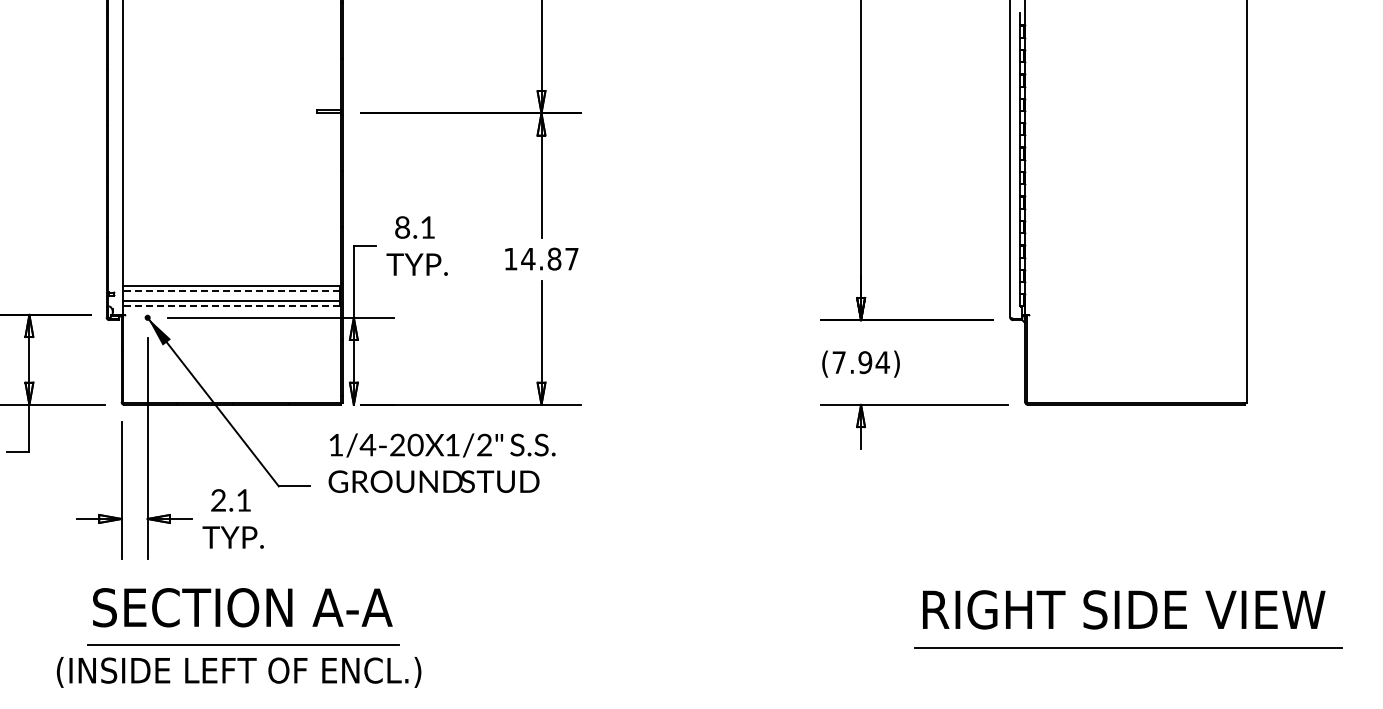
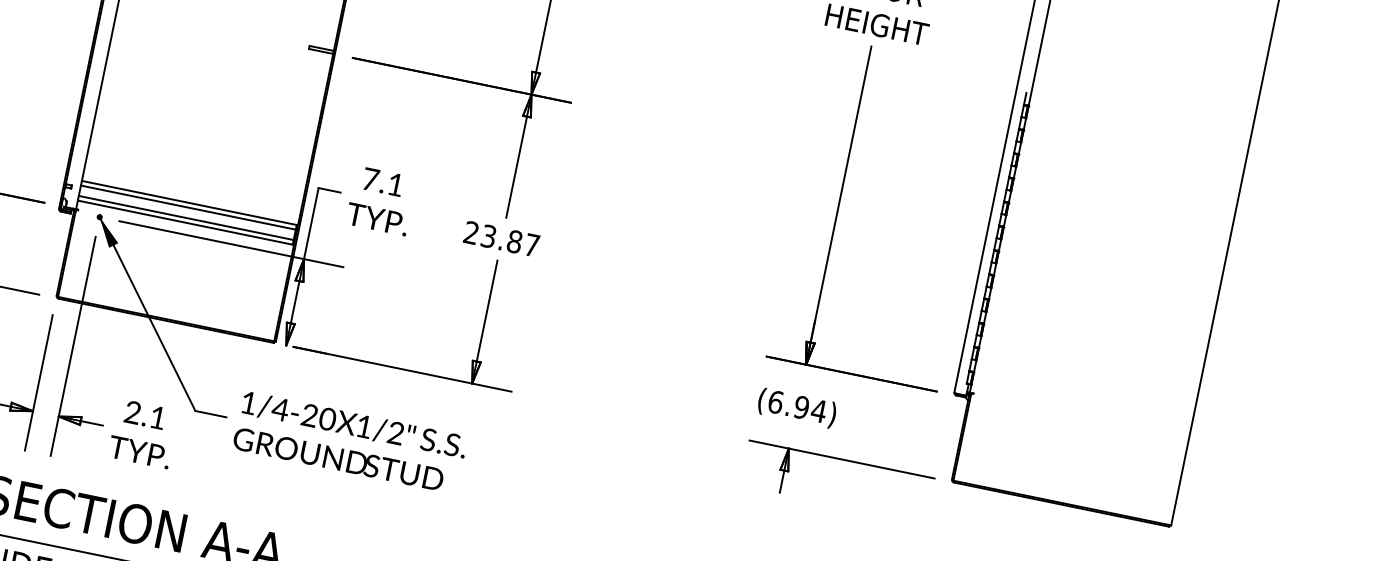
text: (402, 227) -> (370, 179), 8.1 -> 7.1
text: (519, 258) -> (480, 234), 14.87 -> 23.87
line: (231, 290) -> (188, 207), dashed -> solid
line: (231, 306) -> (185, 223), dashed -> solid
text: (839, 362) -> (776, 402), (7.94) -> (6.94)
text: (441, 462) -> (349, 441), moved

